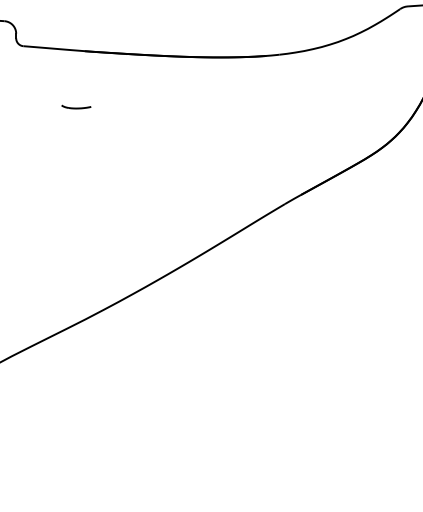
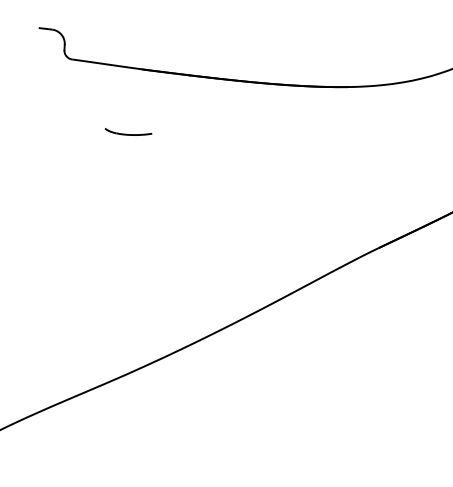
part: (76, 106) -> (128, 131), size x1.4

